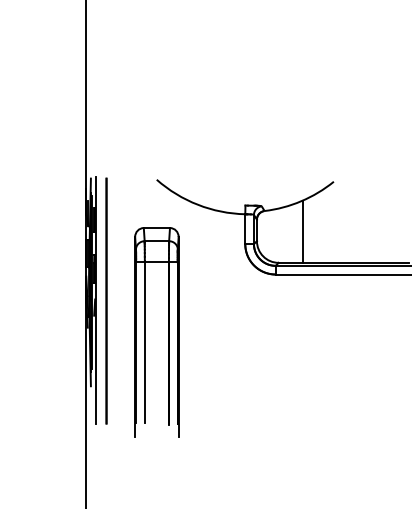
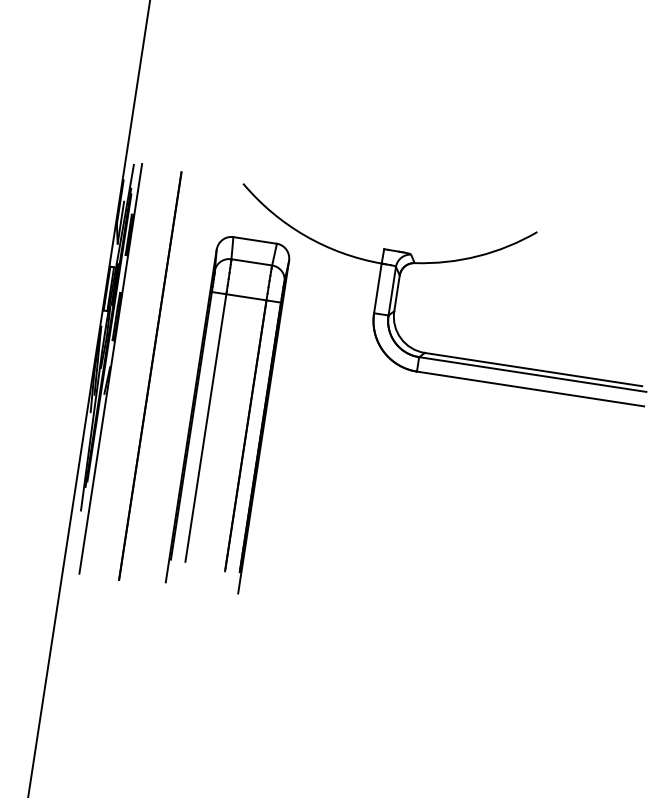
line: (302, 231) -> (472, 306), removed
line: (106, 300) -> (150, 375), moved
part: (145, 332) -> (209, 411), moved

